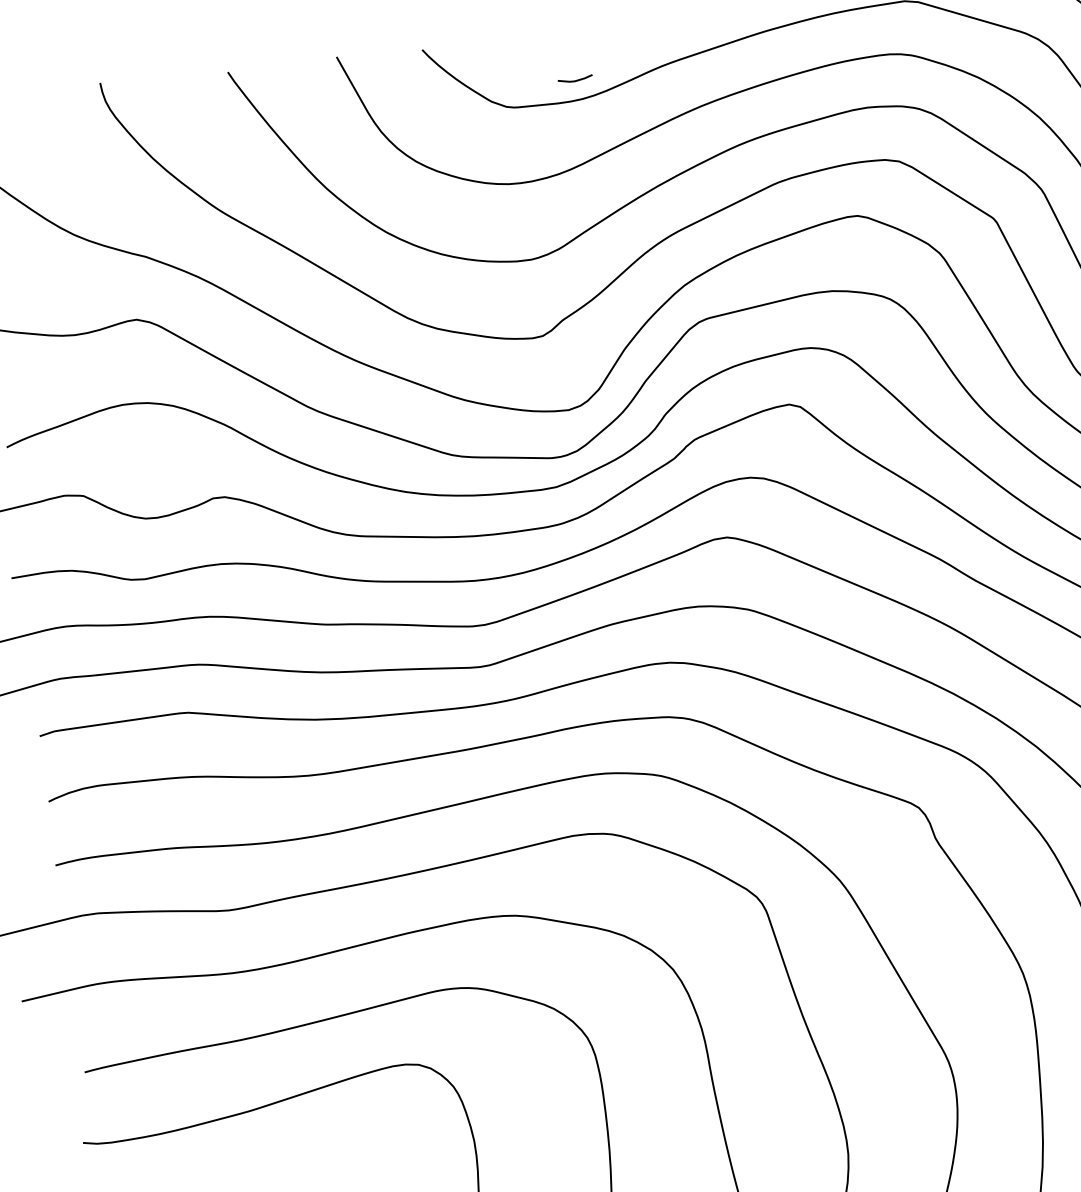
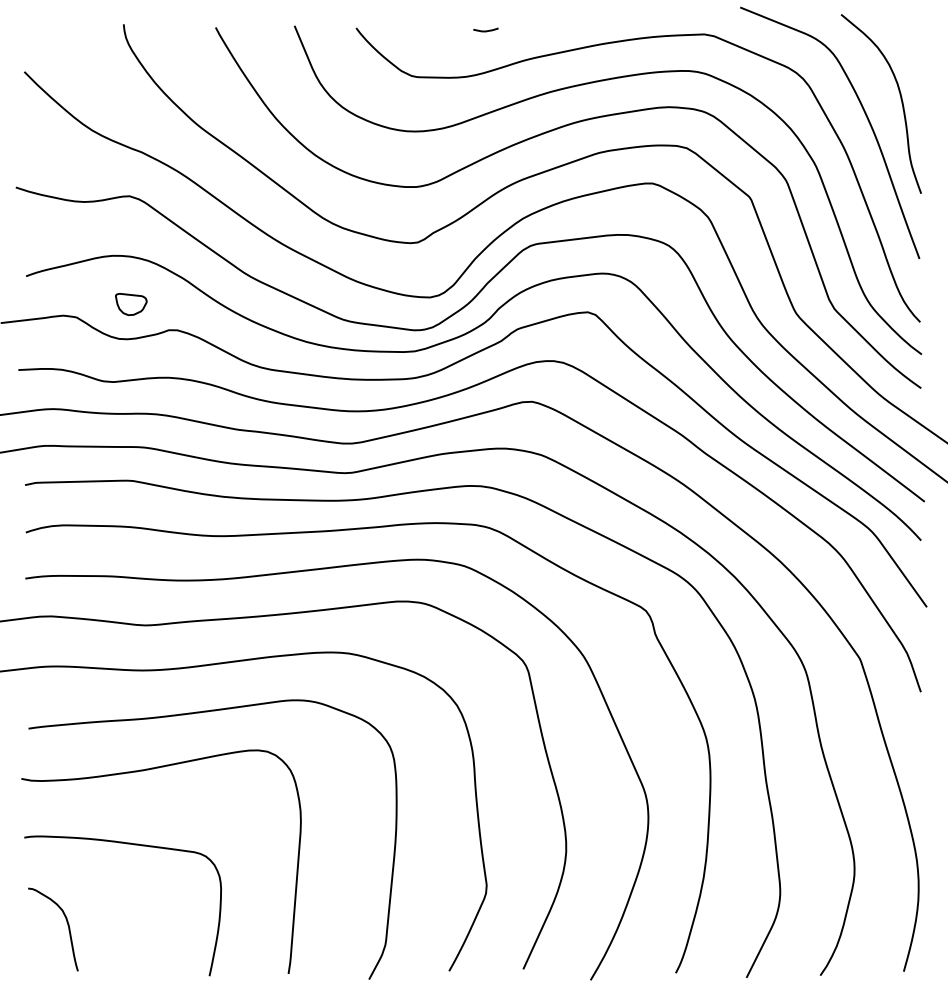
line: (574, 79) -> (485, 30), moved
part: (157, 469) -> (131, 304), added

